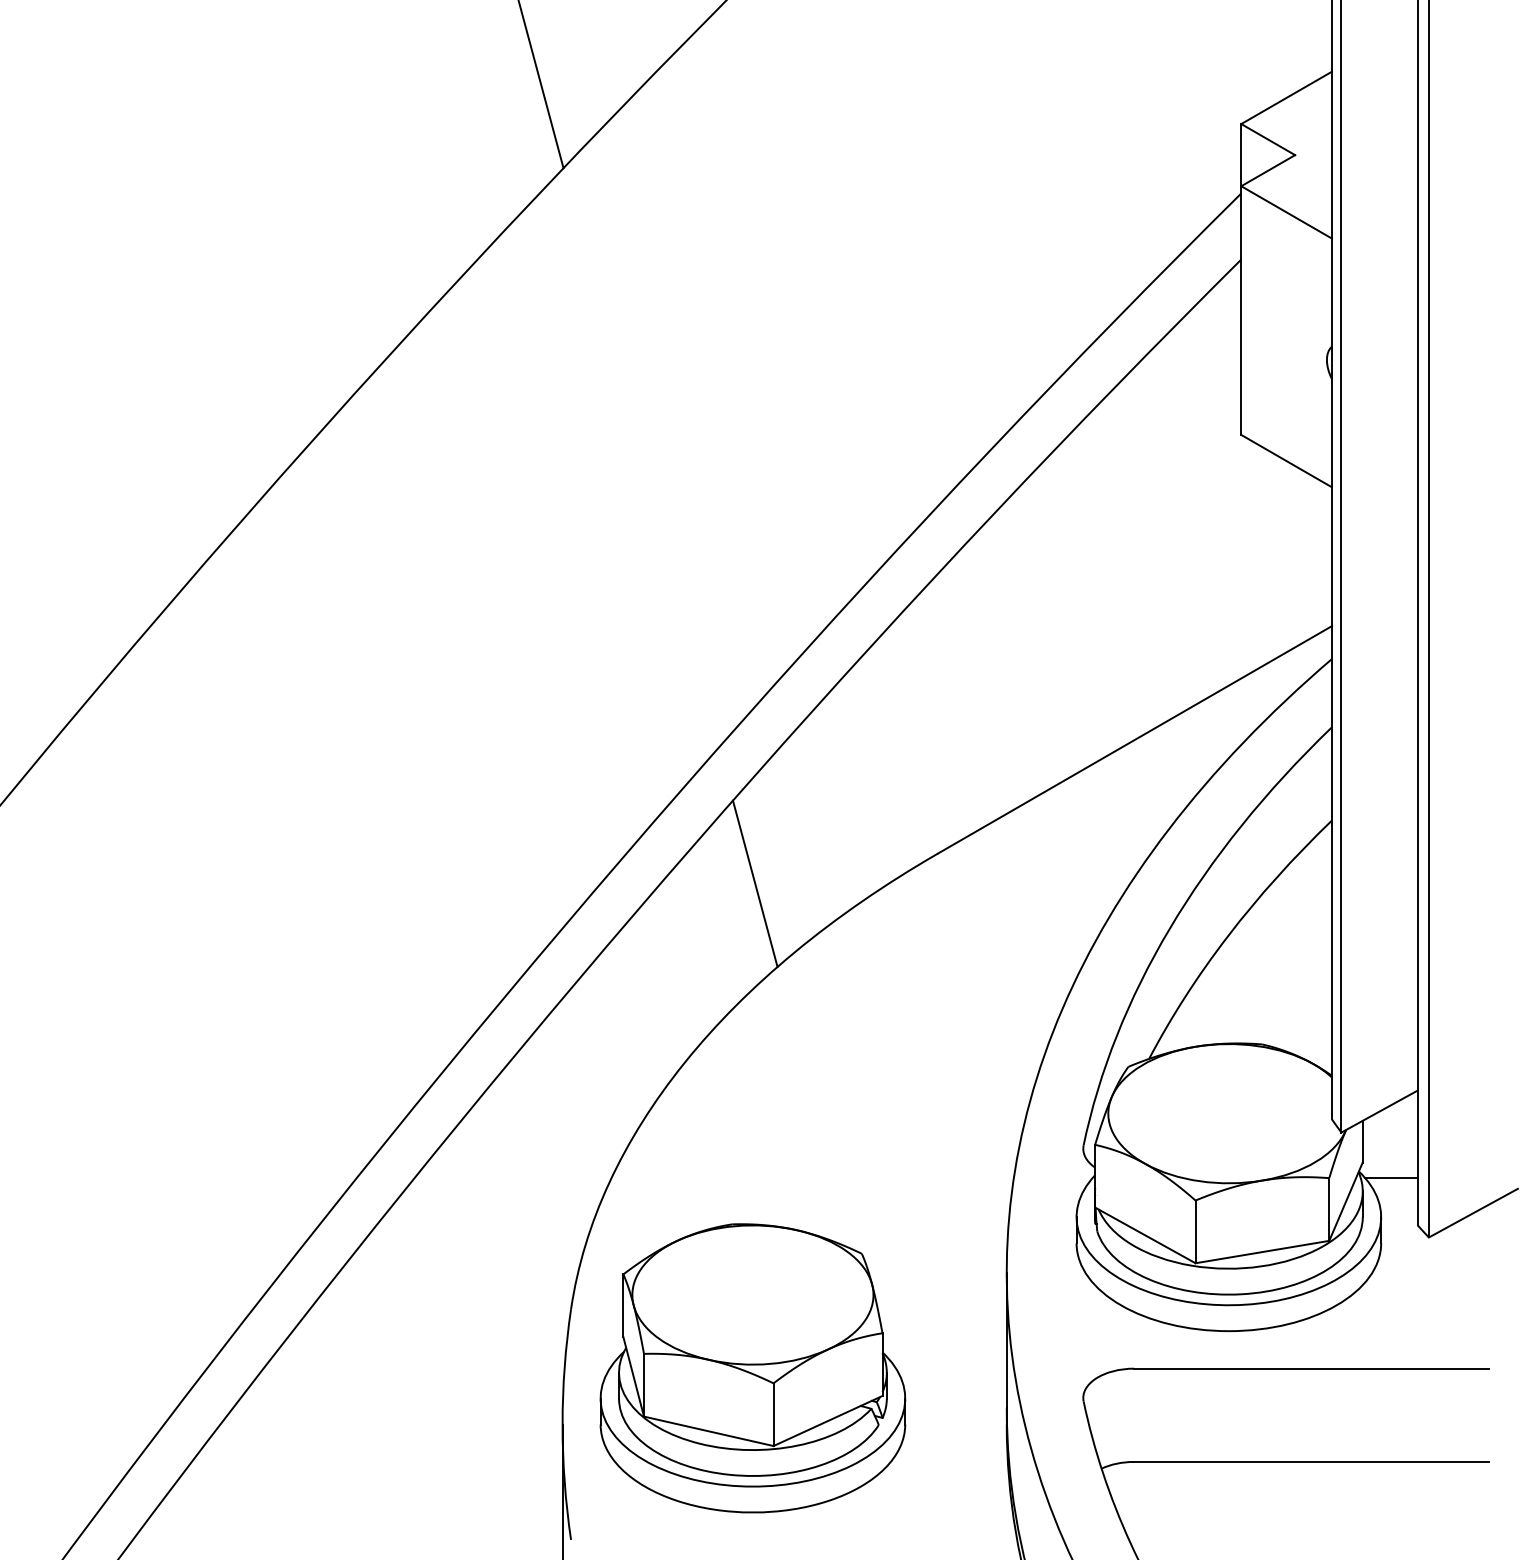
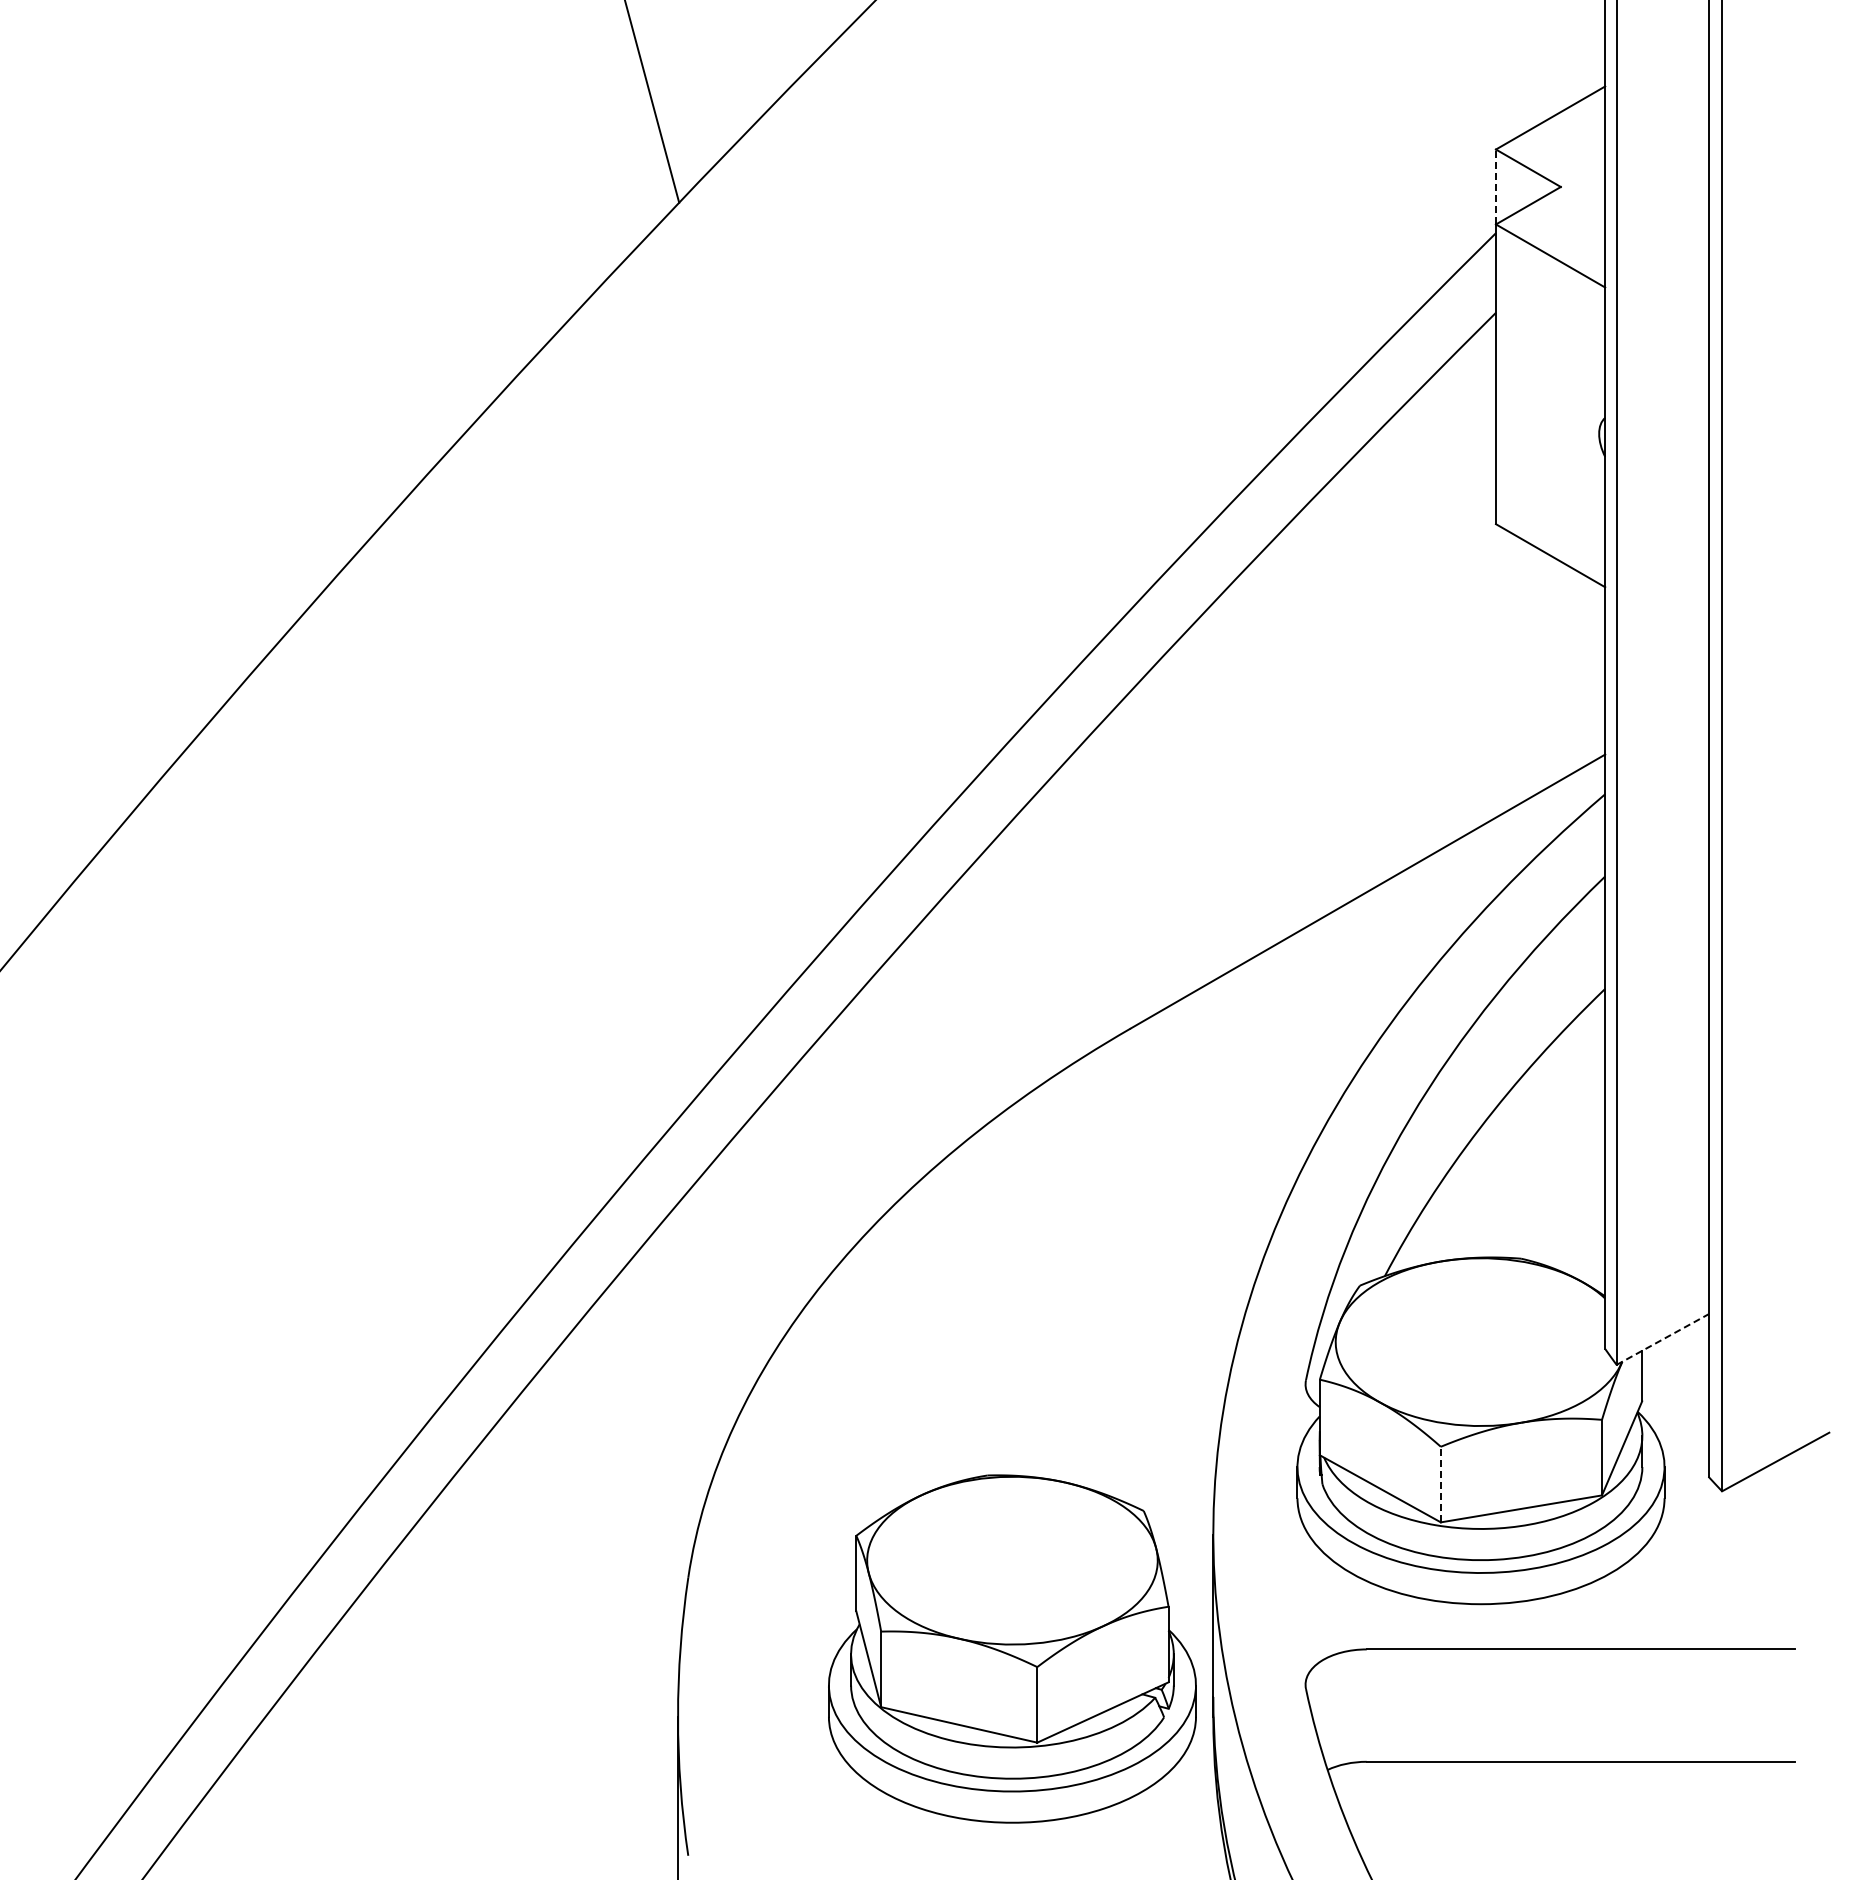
line: (1240, 154) -> (1495, 186), solid -> dashed
line: (755, 883) -> (910, 1064), removed
line: (1380, 1111) -> (1663, 1339), solid -> dashed
line: (1391, 1177) -> (1676, 1419), removed
line: (1195, 1231) -> (1440, 1484), solid -> dashed
part: (752, 1367) -> (1012, 1648), moved

